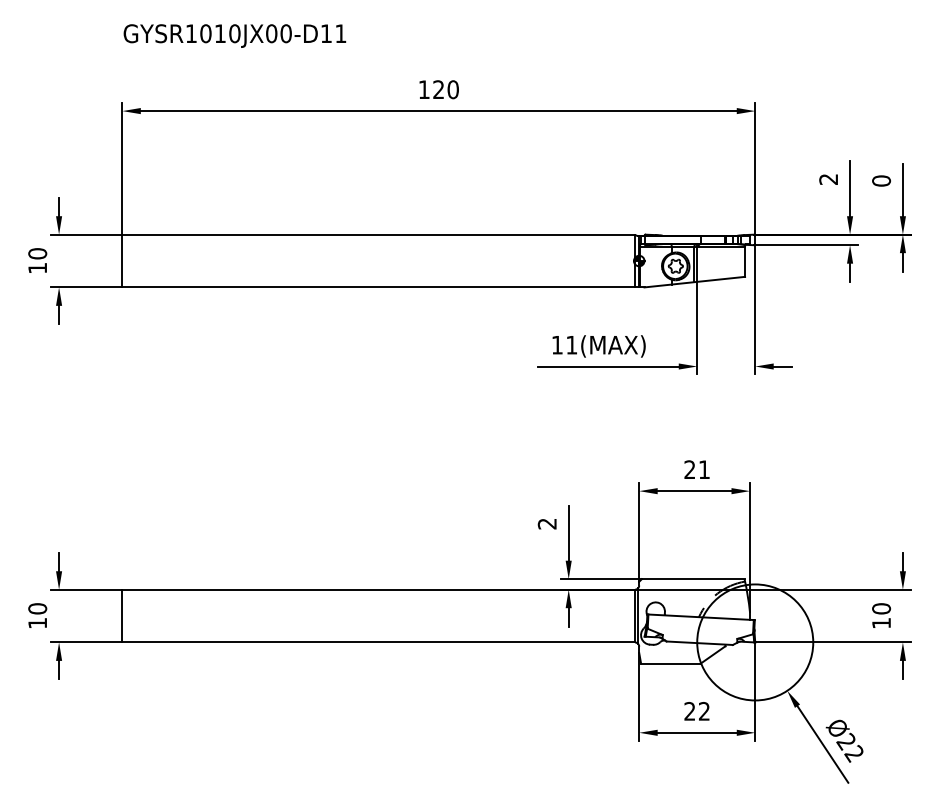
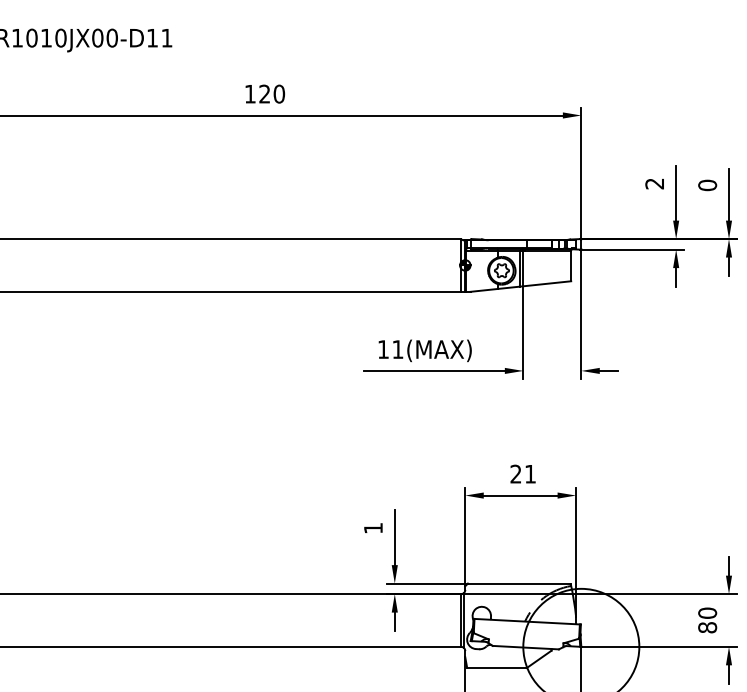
text: (546, 523) -> (372, 527), 2 -> 1
text: (881, 622) -> (707, 626), 10 -> 80

